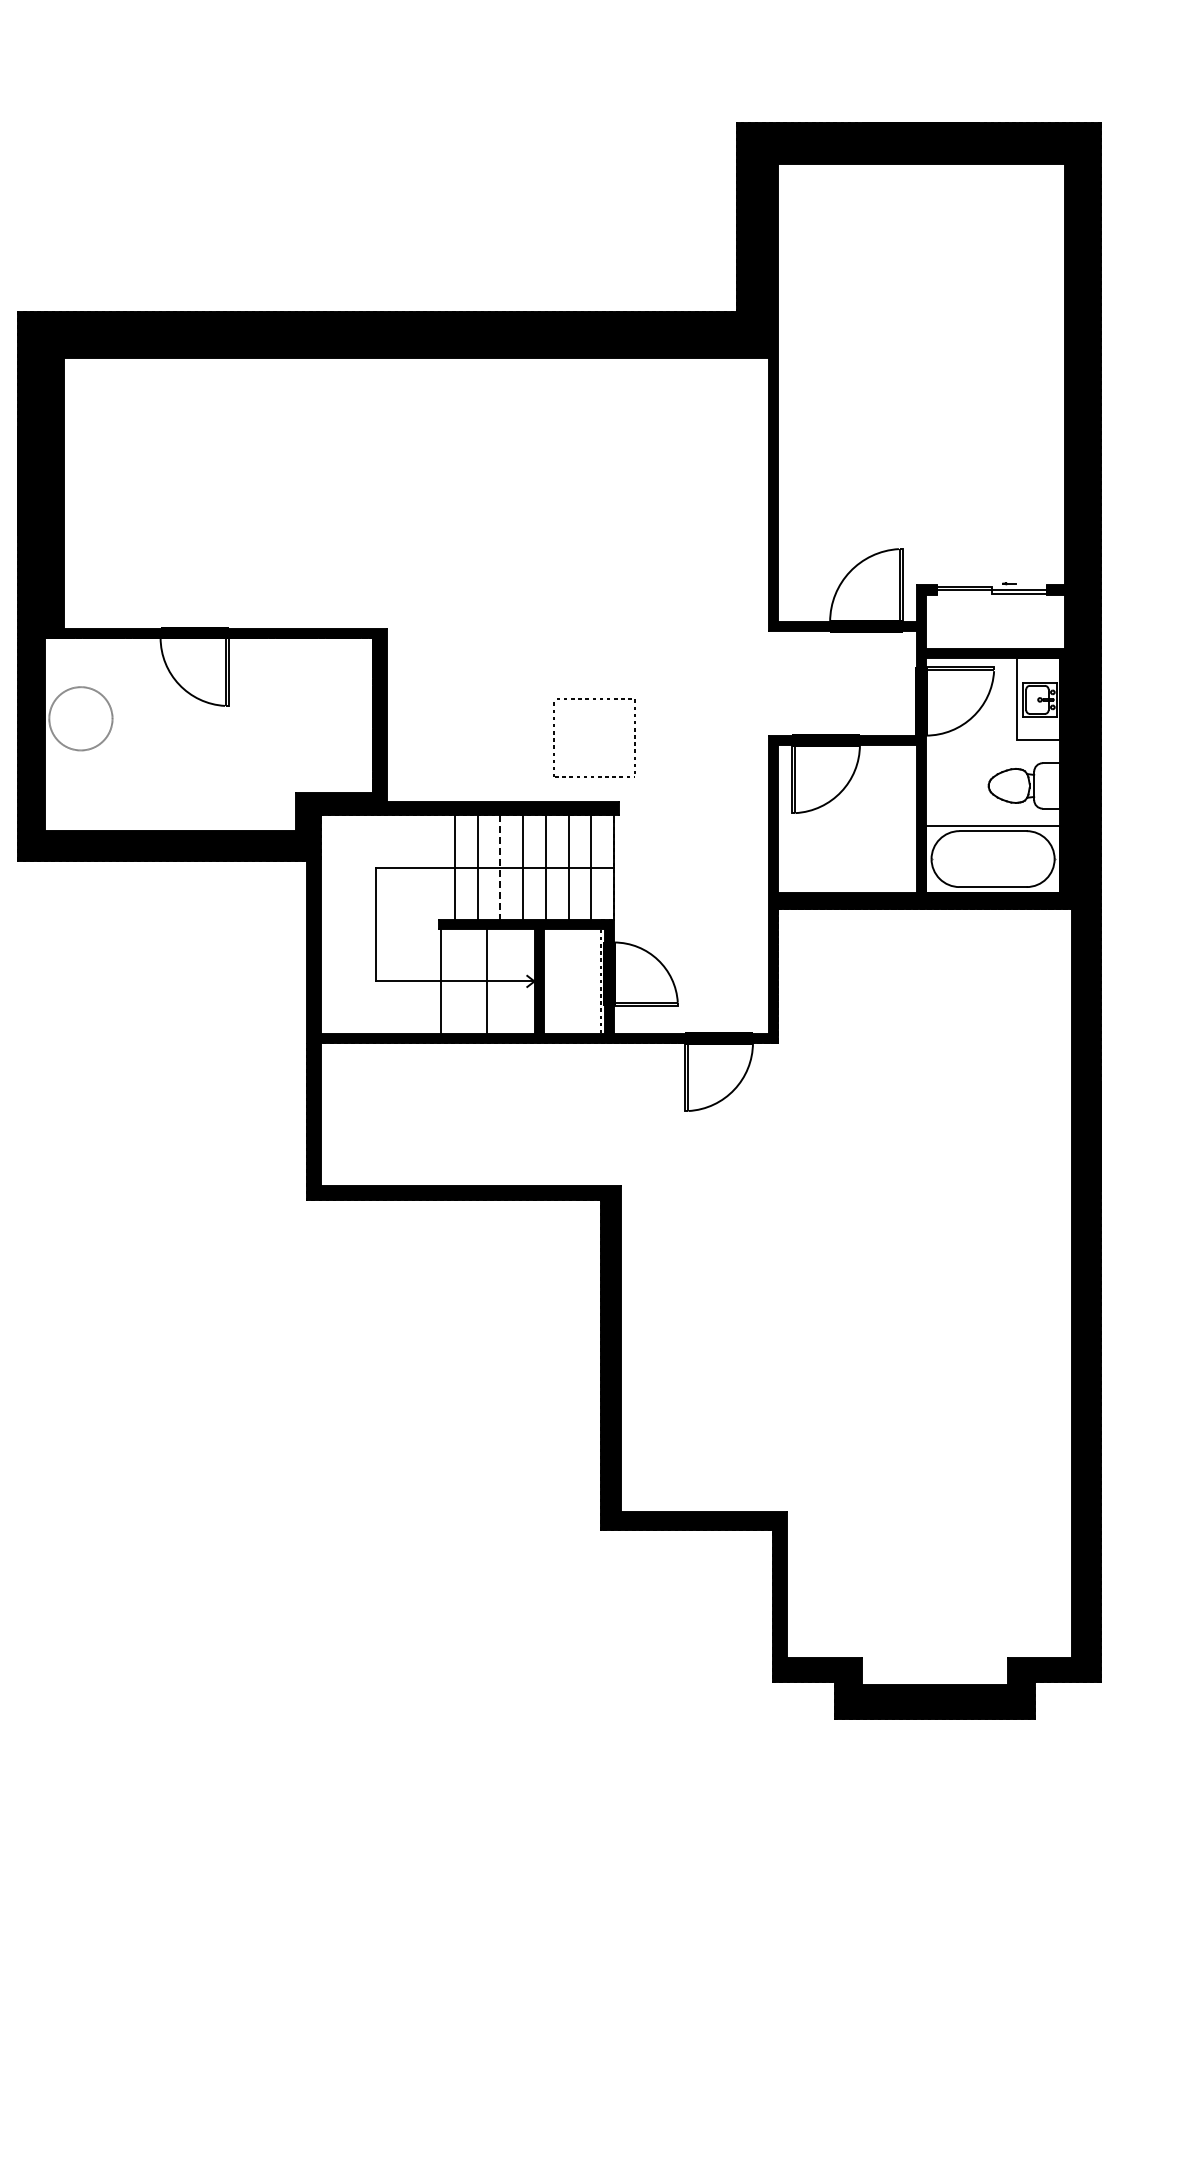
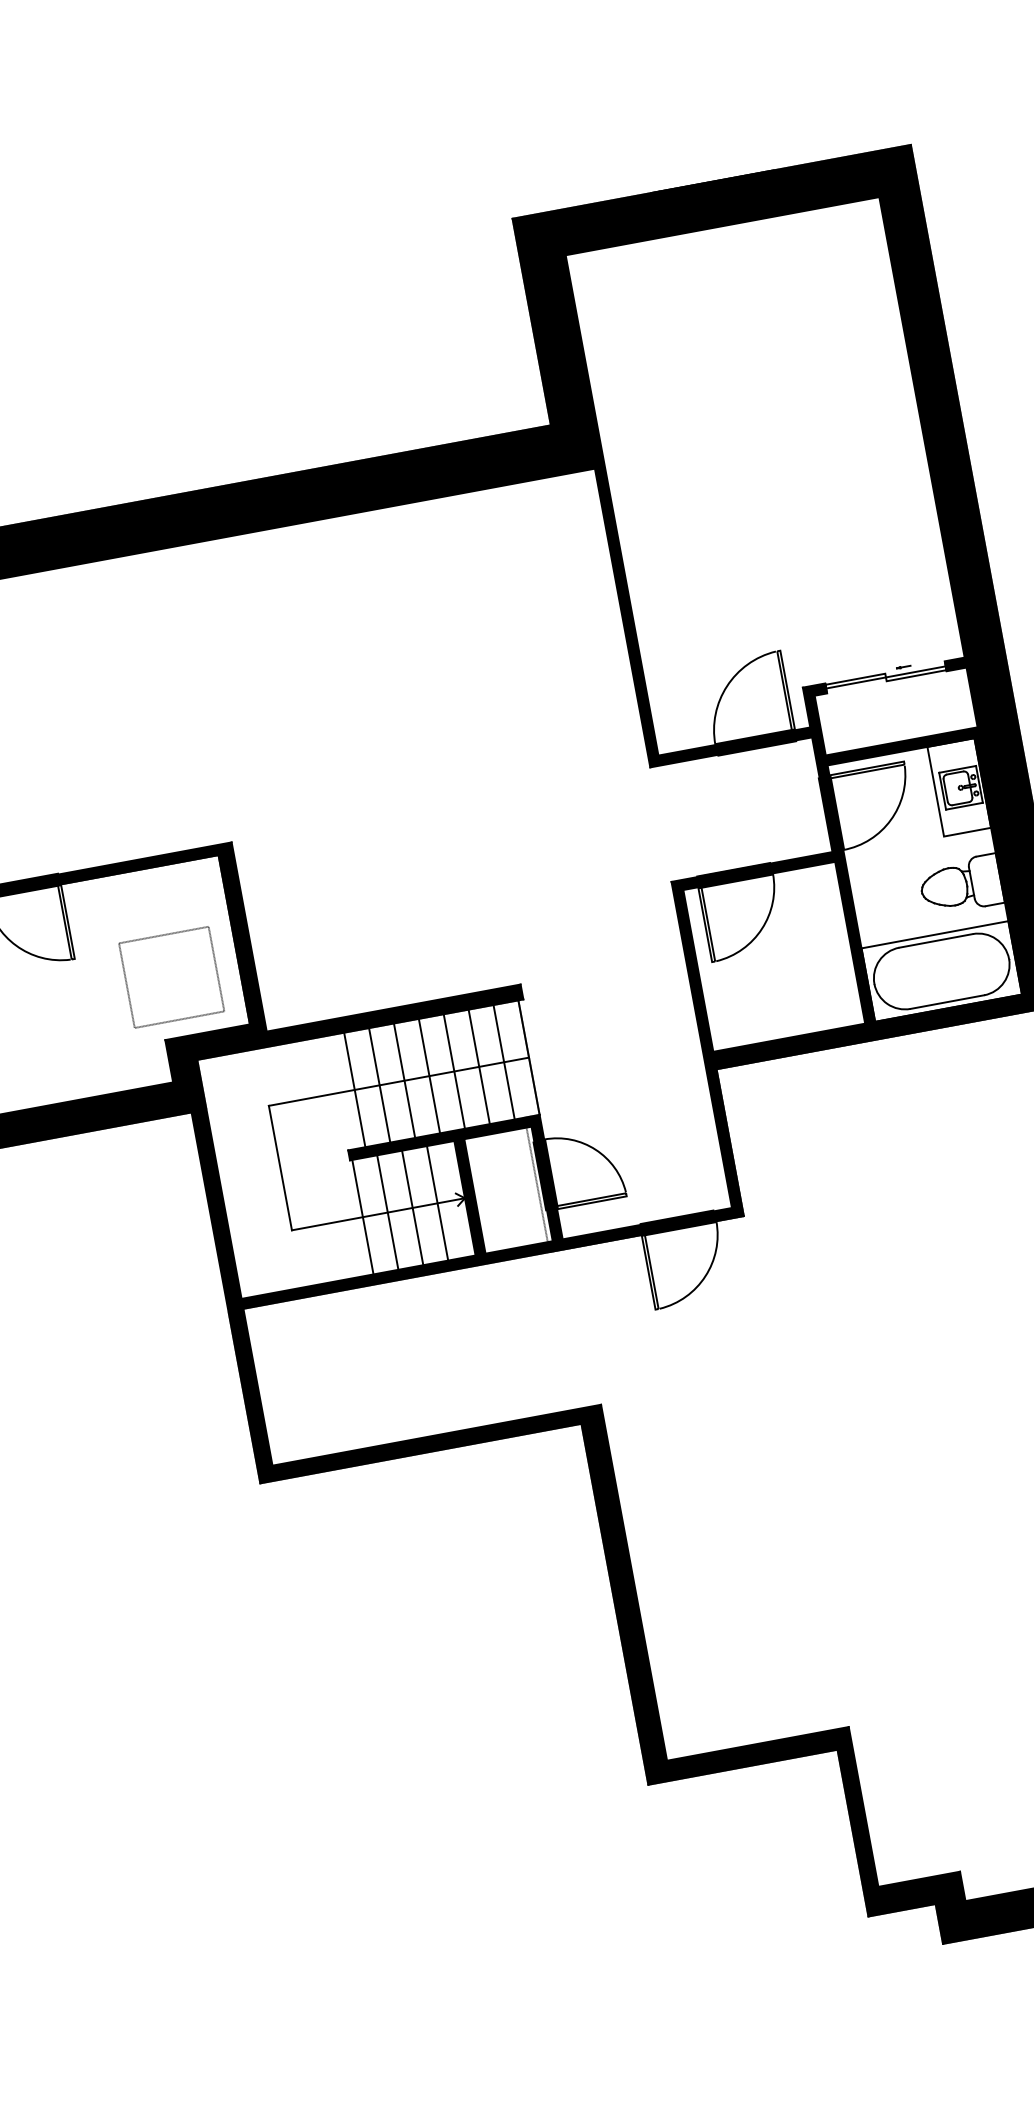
part: (594, 699) -> (163, 935), moved
line: (500, 868) -> (404, 1081), dashed -> solid
line: (463, 981) -> (387, 1212), added
line: (509, 981) -> (437, 1203), added

